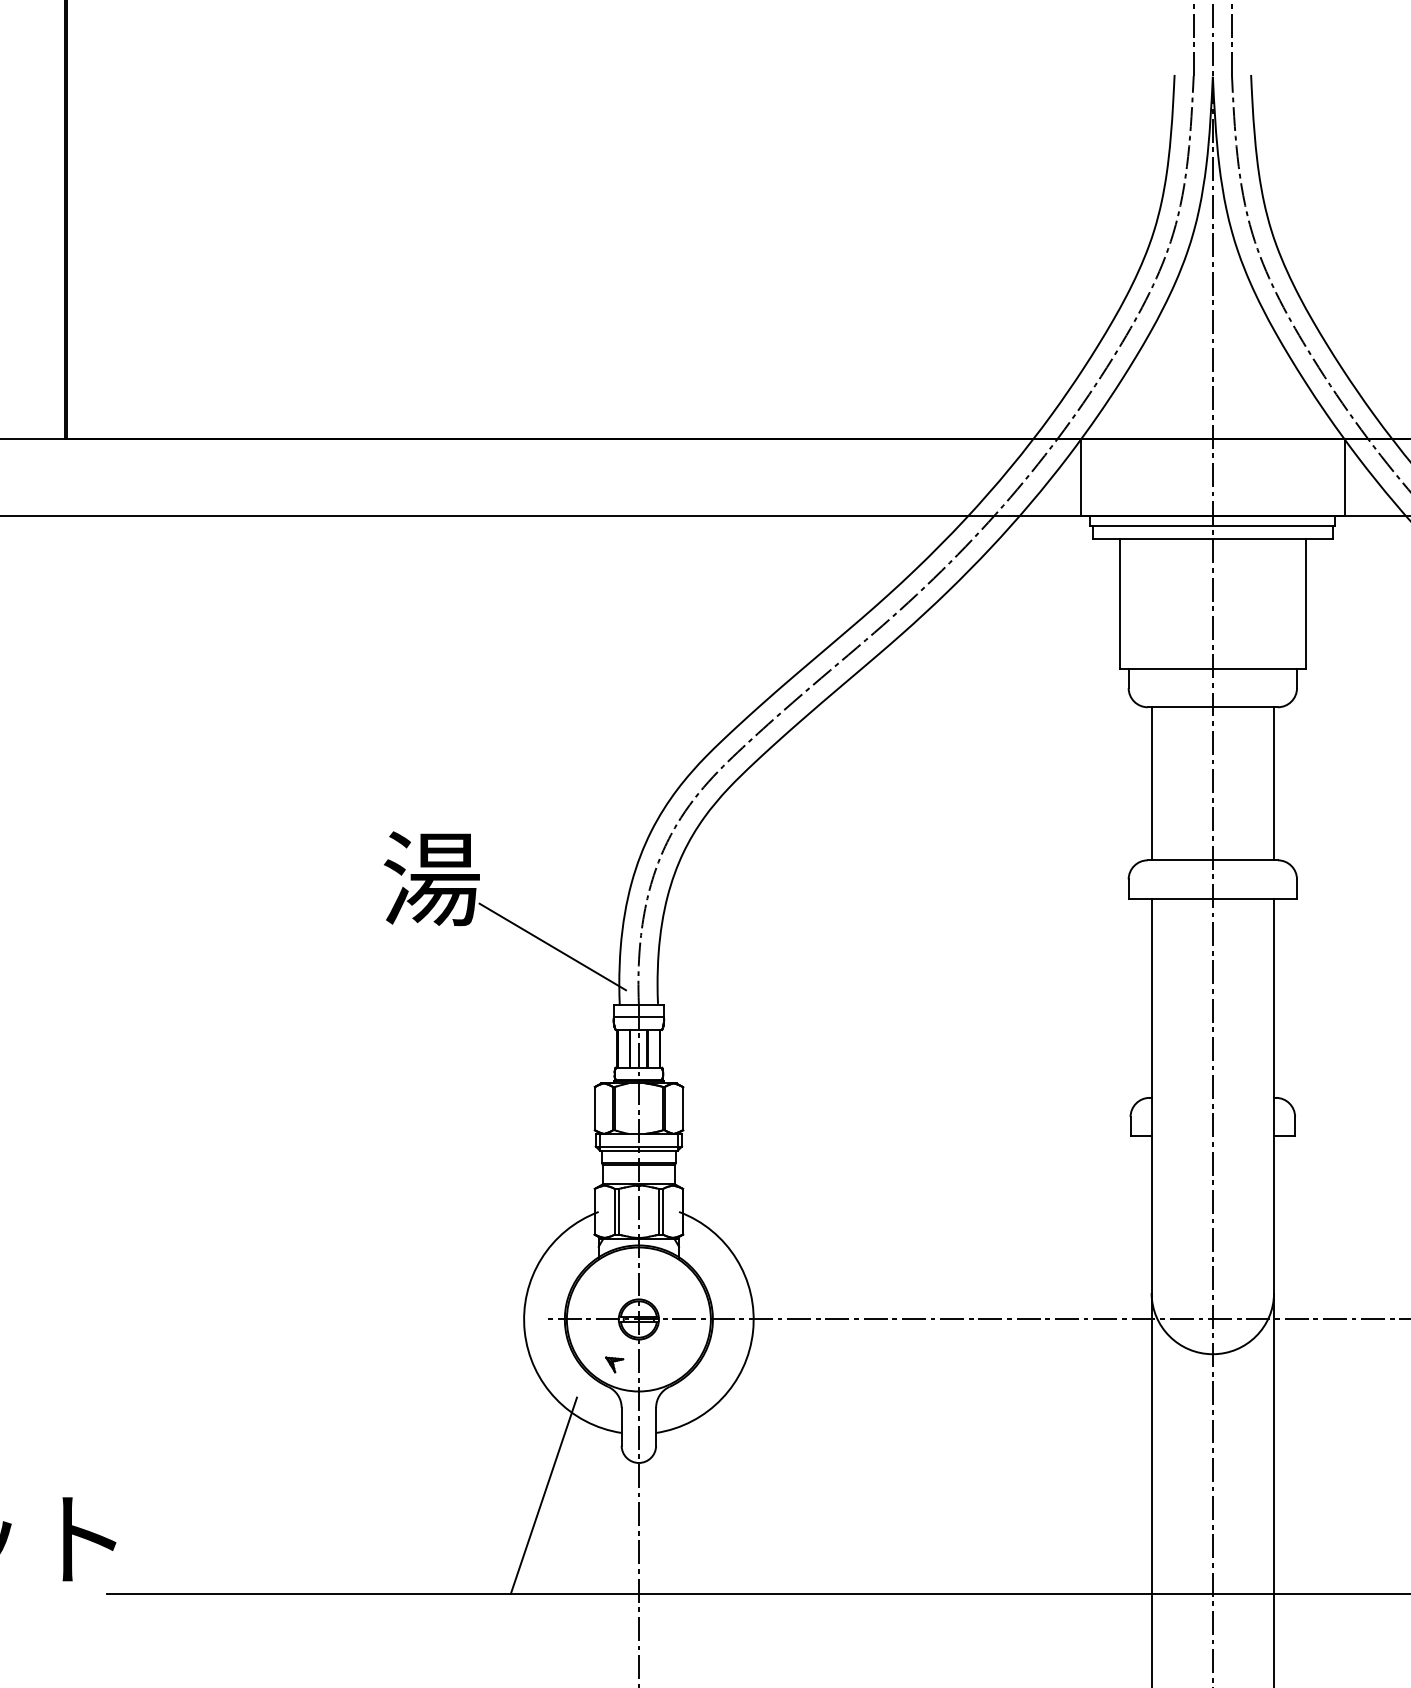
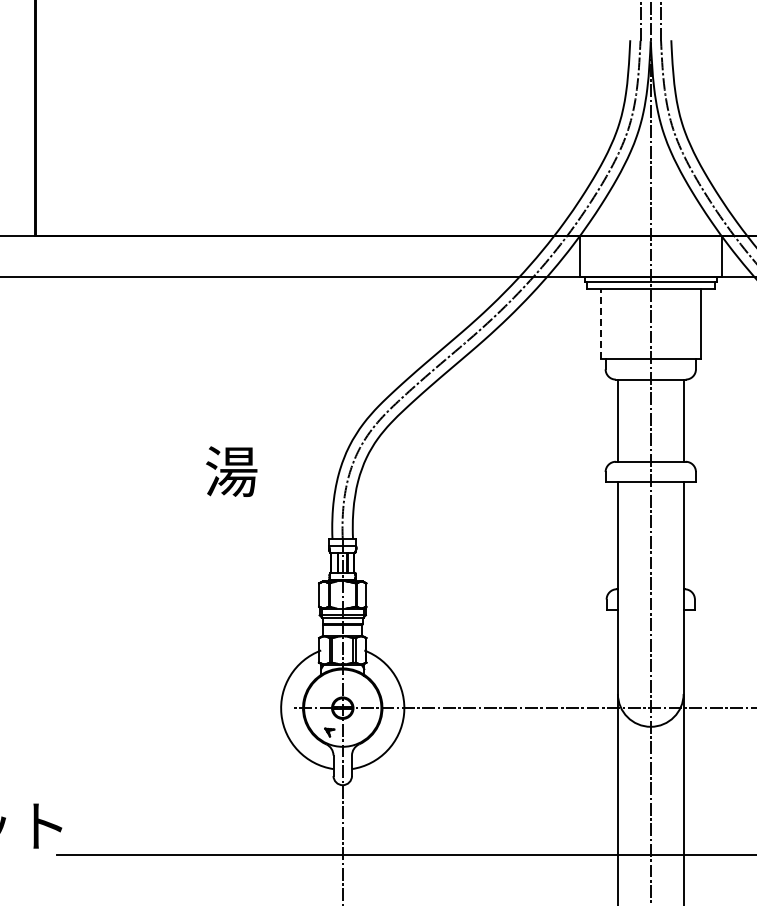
line: (1119, 604) -> (600, 324), solid -> dashed
line: (552, 947) -> (296, 508), removed
line: (543, 1495) -> (291, 802), removed

